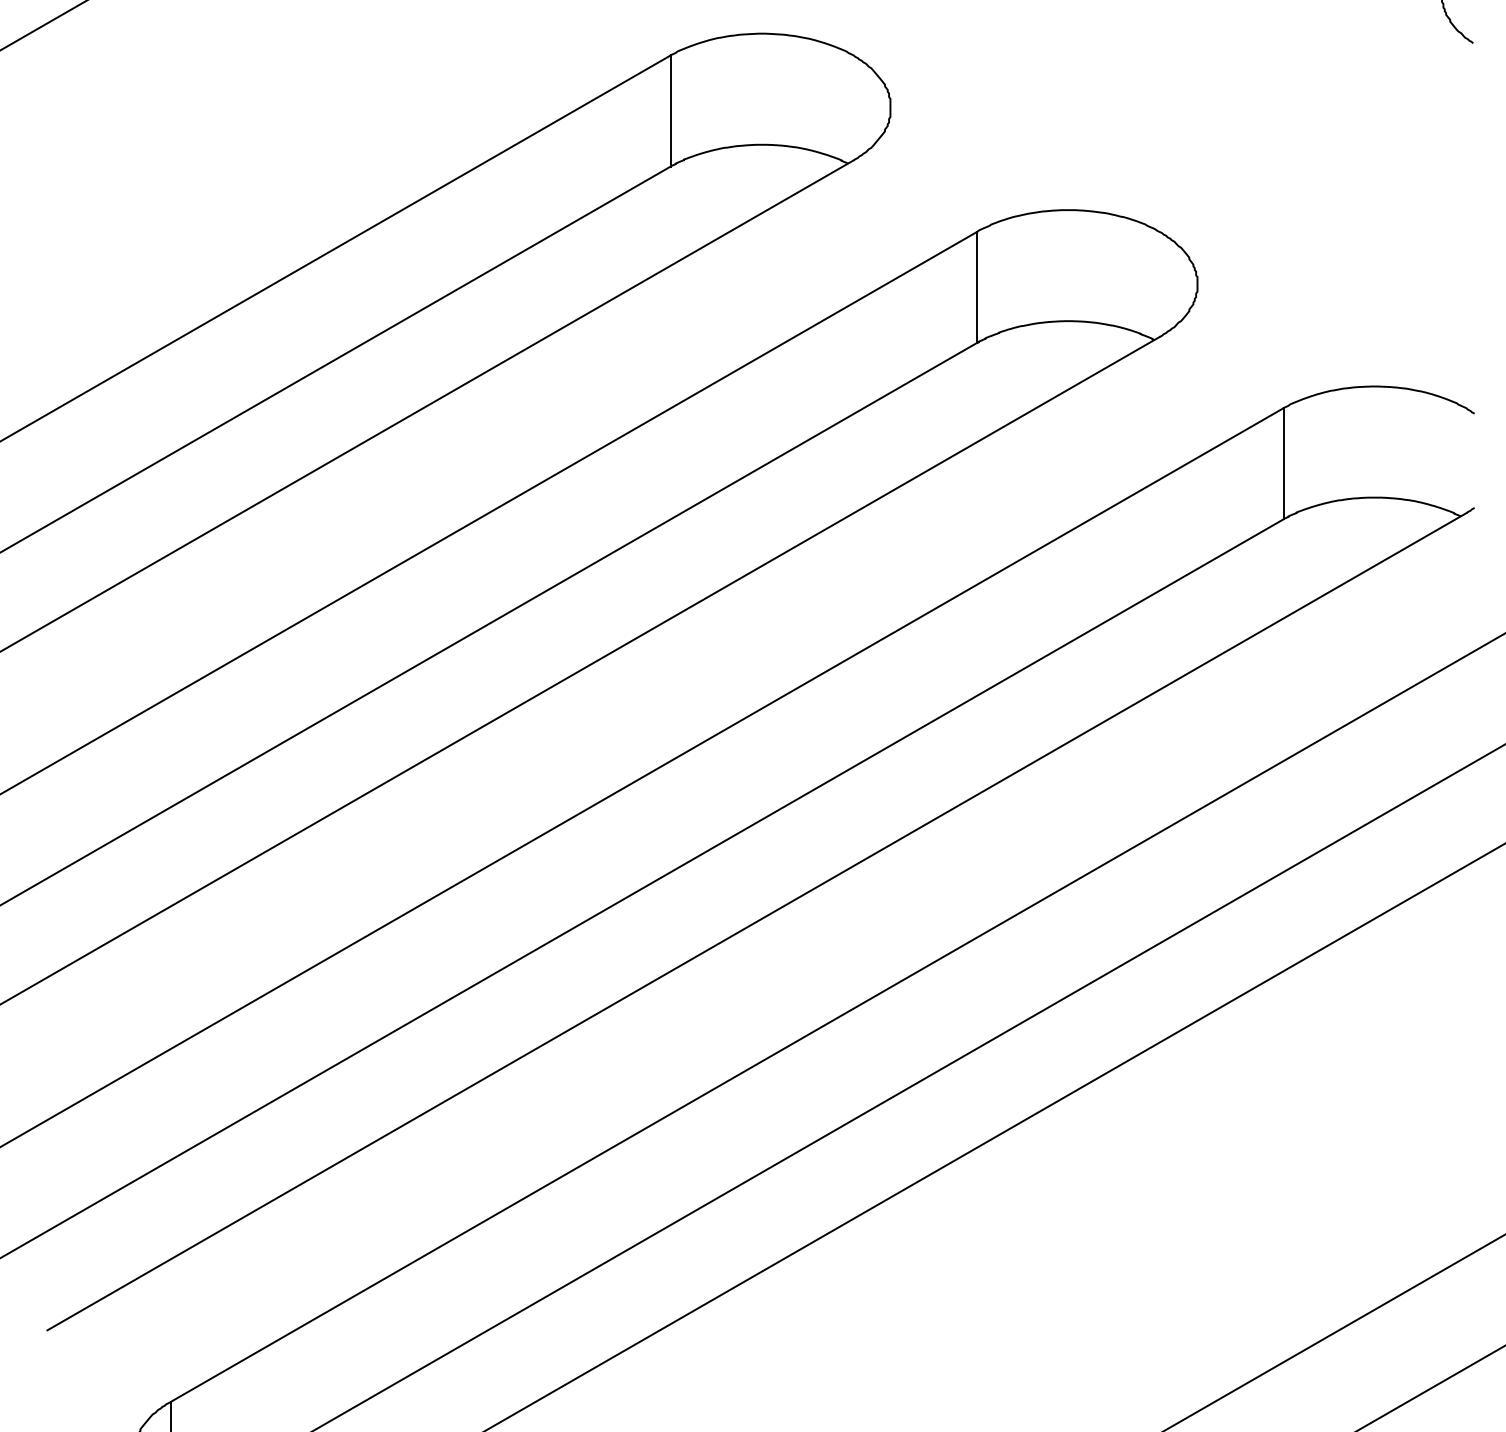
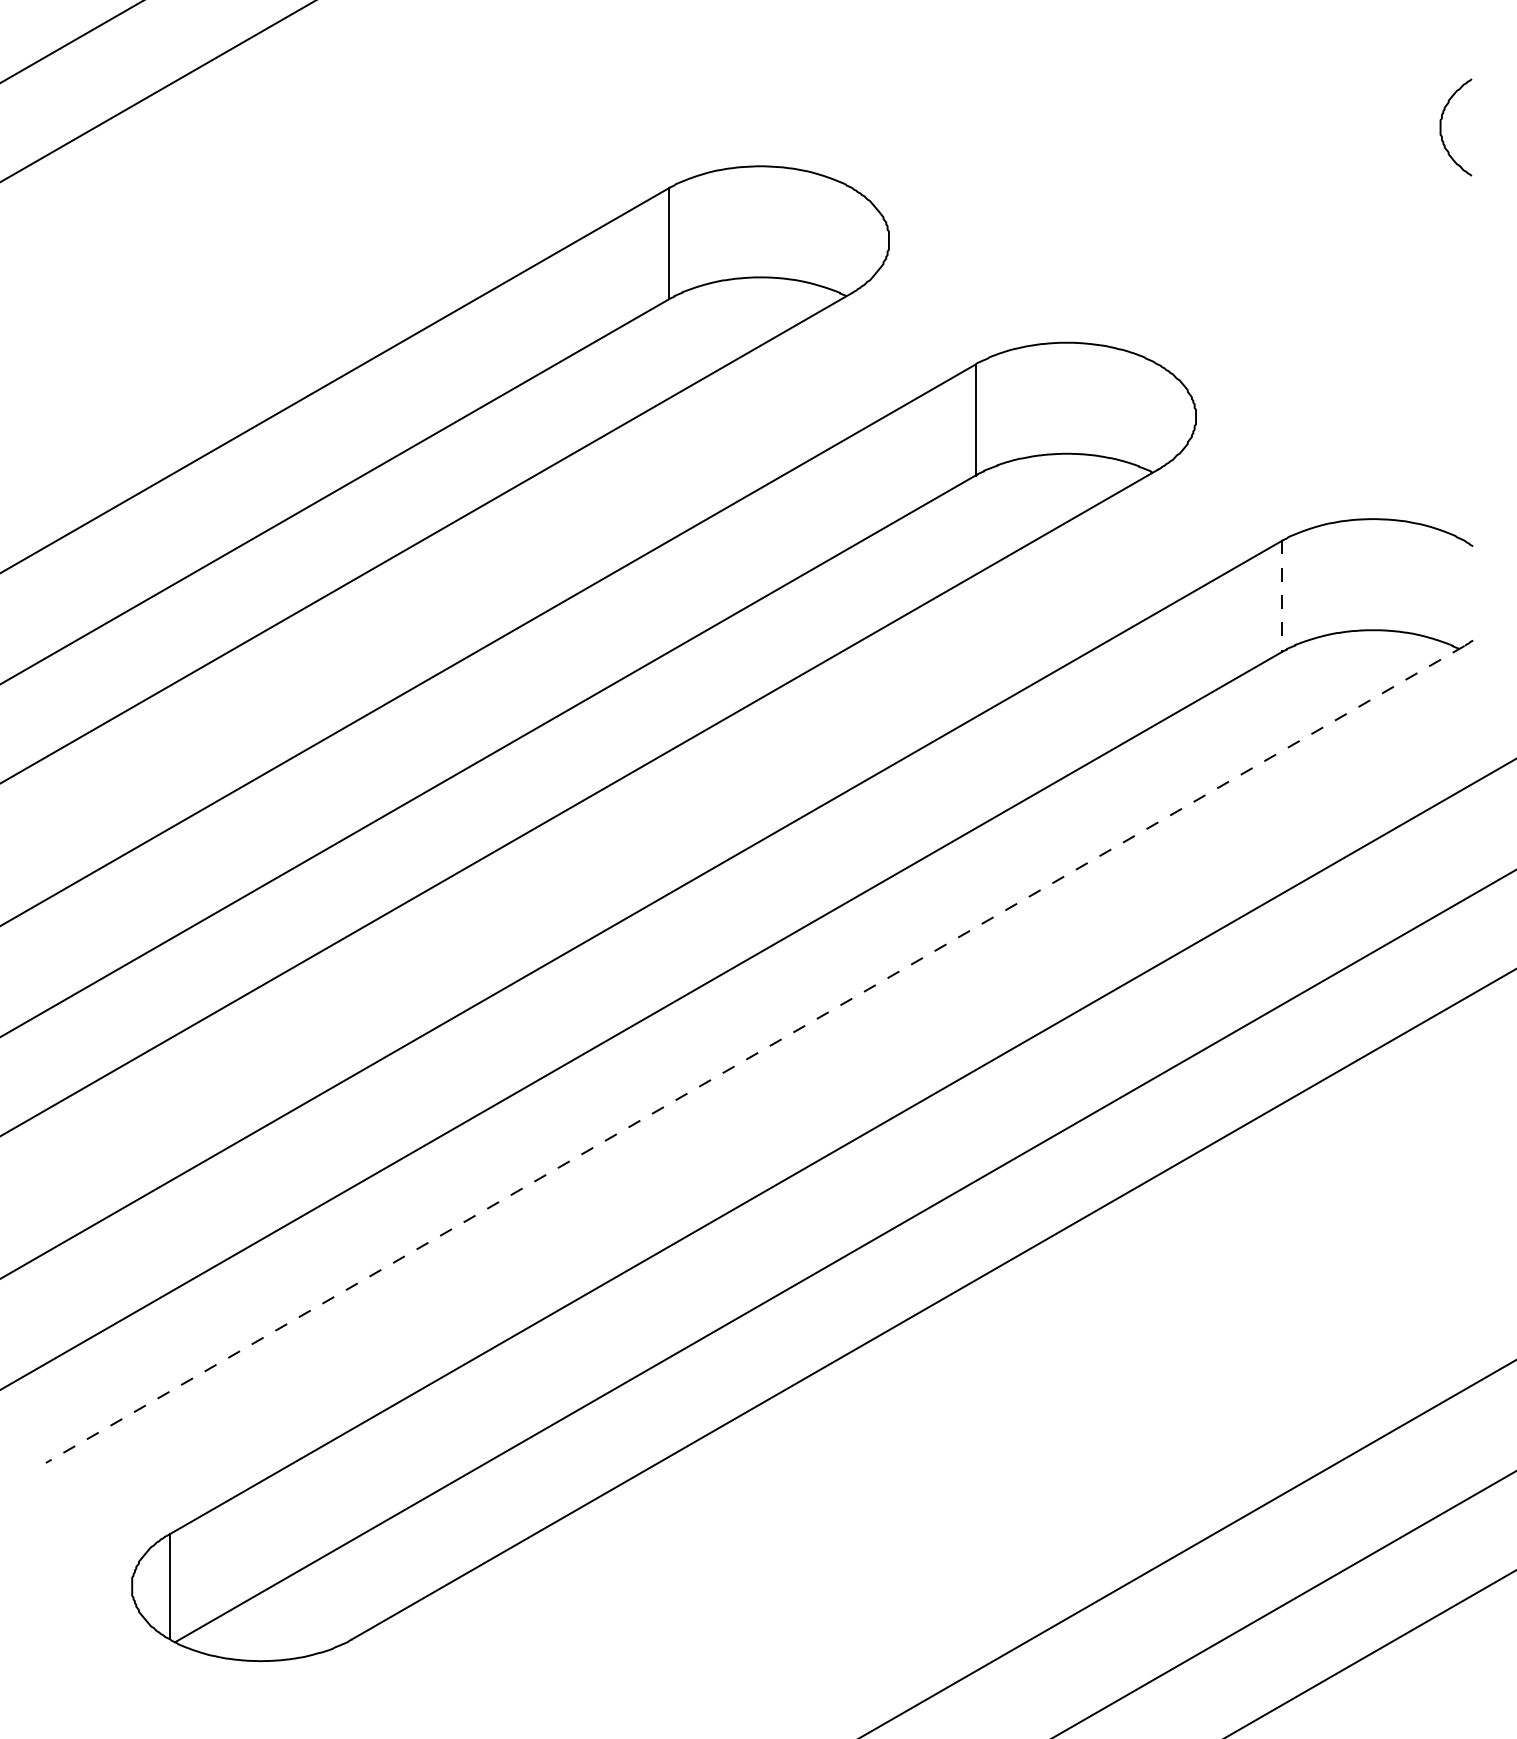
line: (1283, 463) -> (1282, 596), solid -> dashed
line: (755, 921) -> (754, 1054), solid -> dashed

